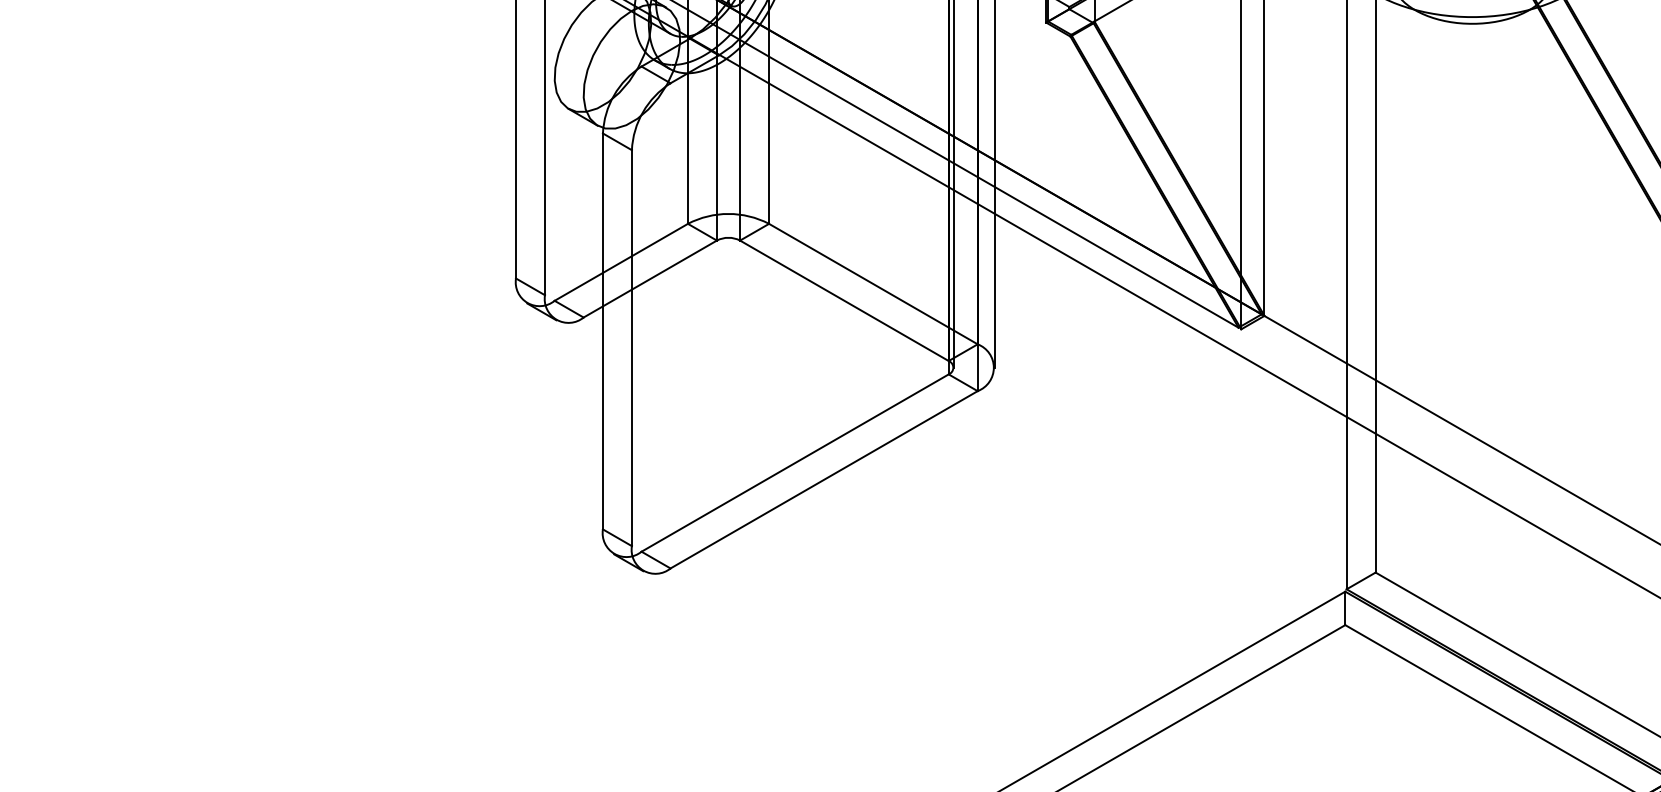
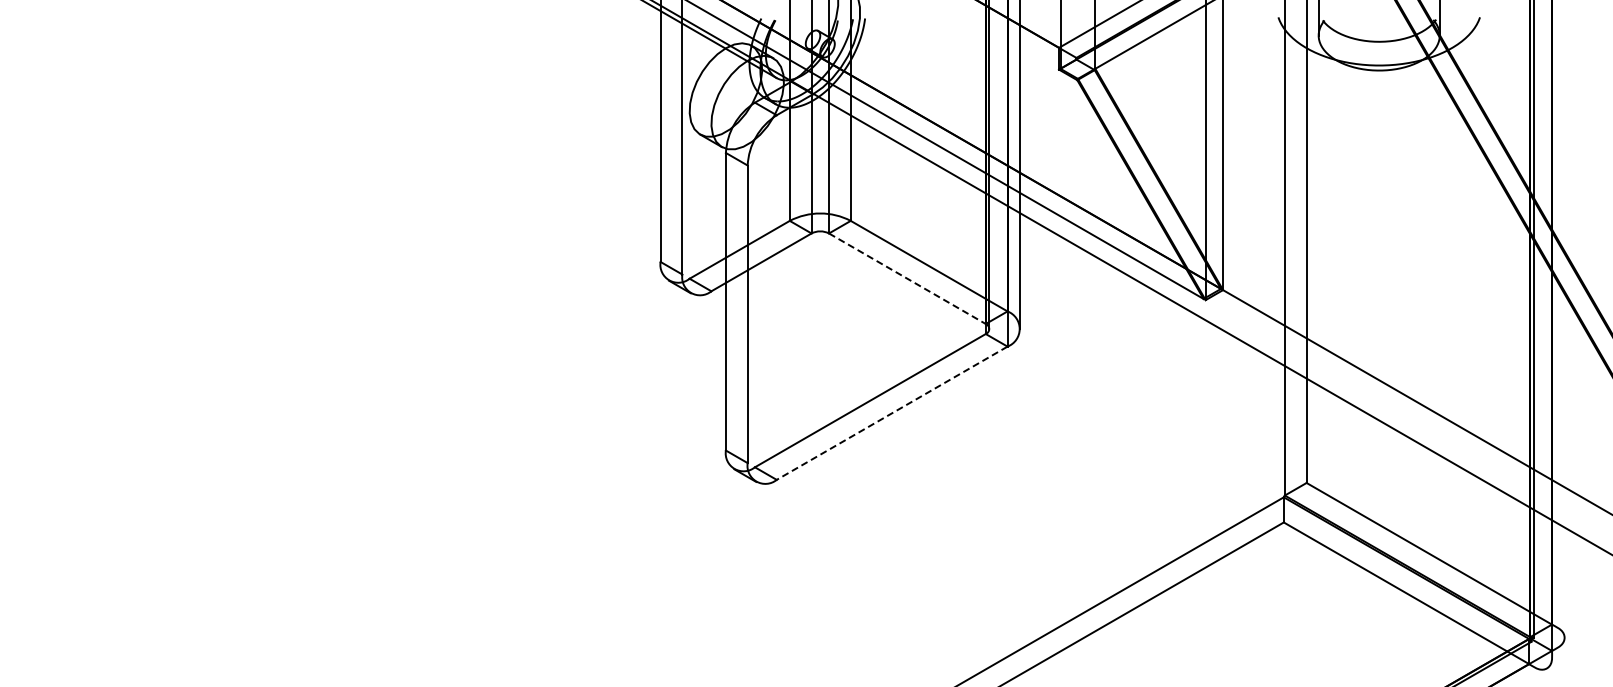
line: (844, 300) -> (907, 278), solid -> dashed
line: (823, 480) -> (891, 413), solid -> dashed

